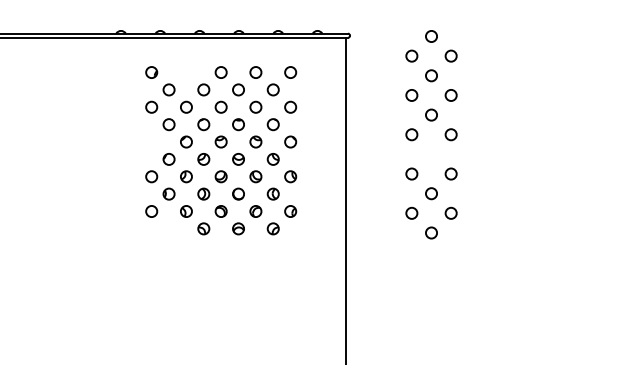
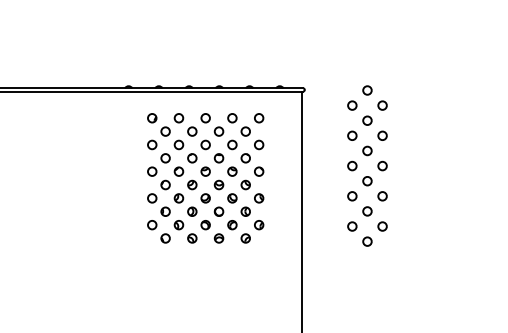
circle: (185, 72) -> (178, 118), added
circle: (152, 141) -> (152, 171), added
circle: (431, 154) -> (367, 181), added
part: (168, 228) -> (165, 238), added

